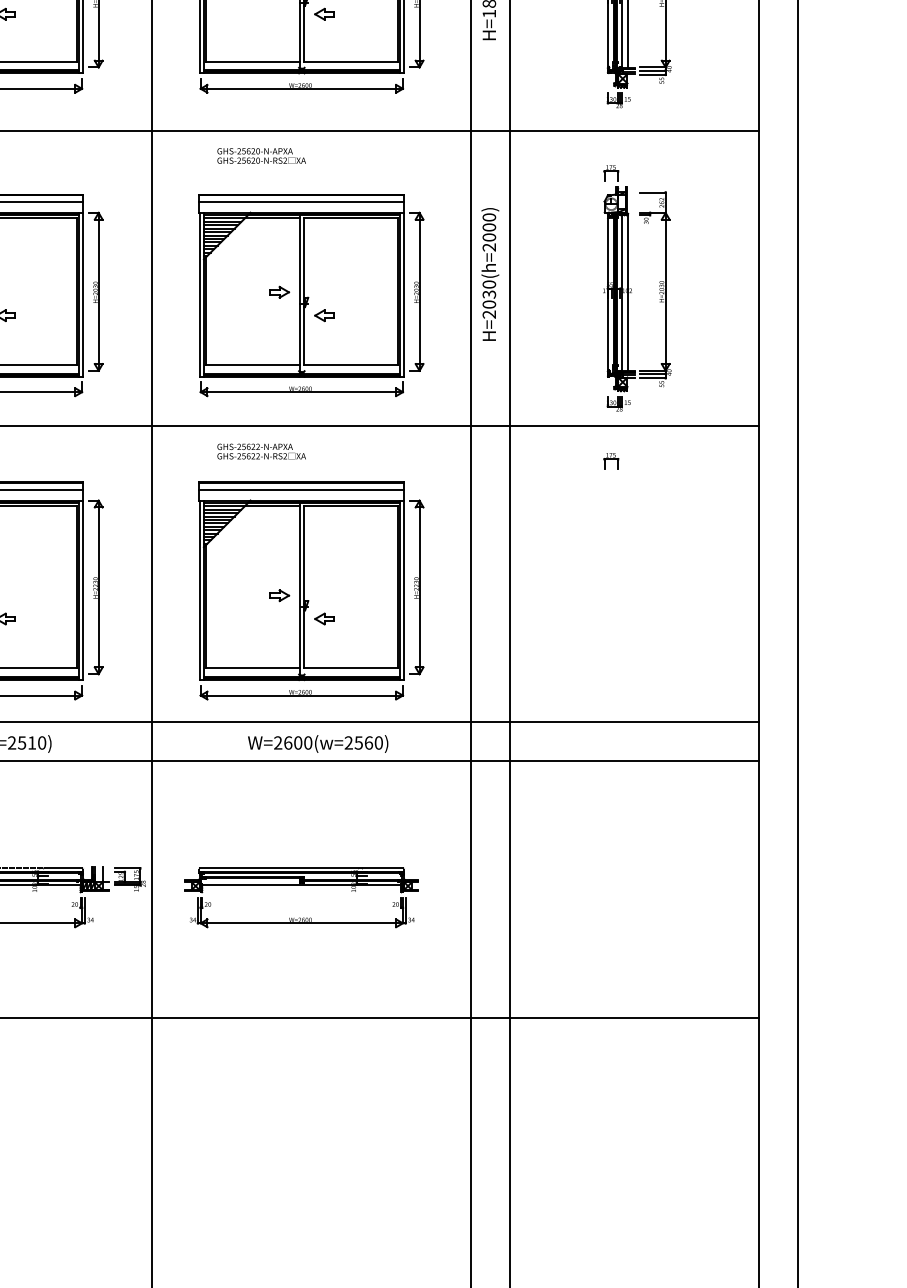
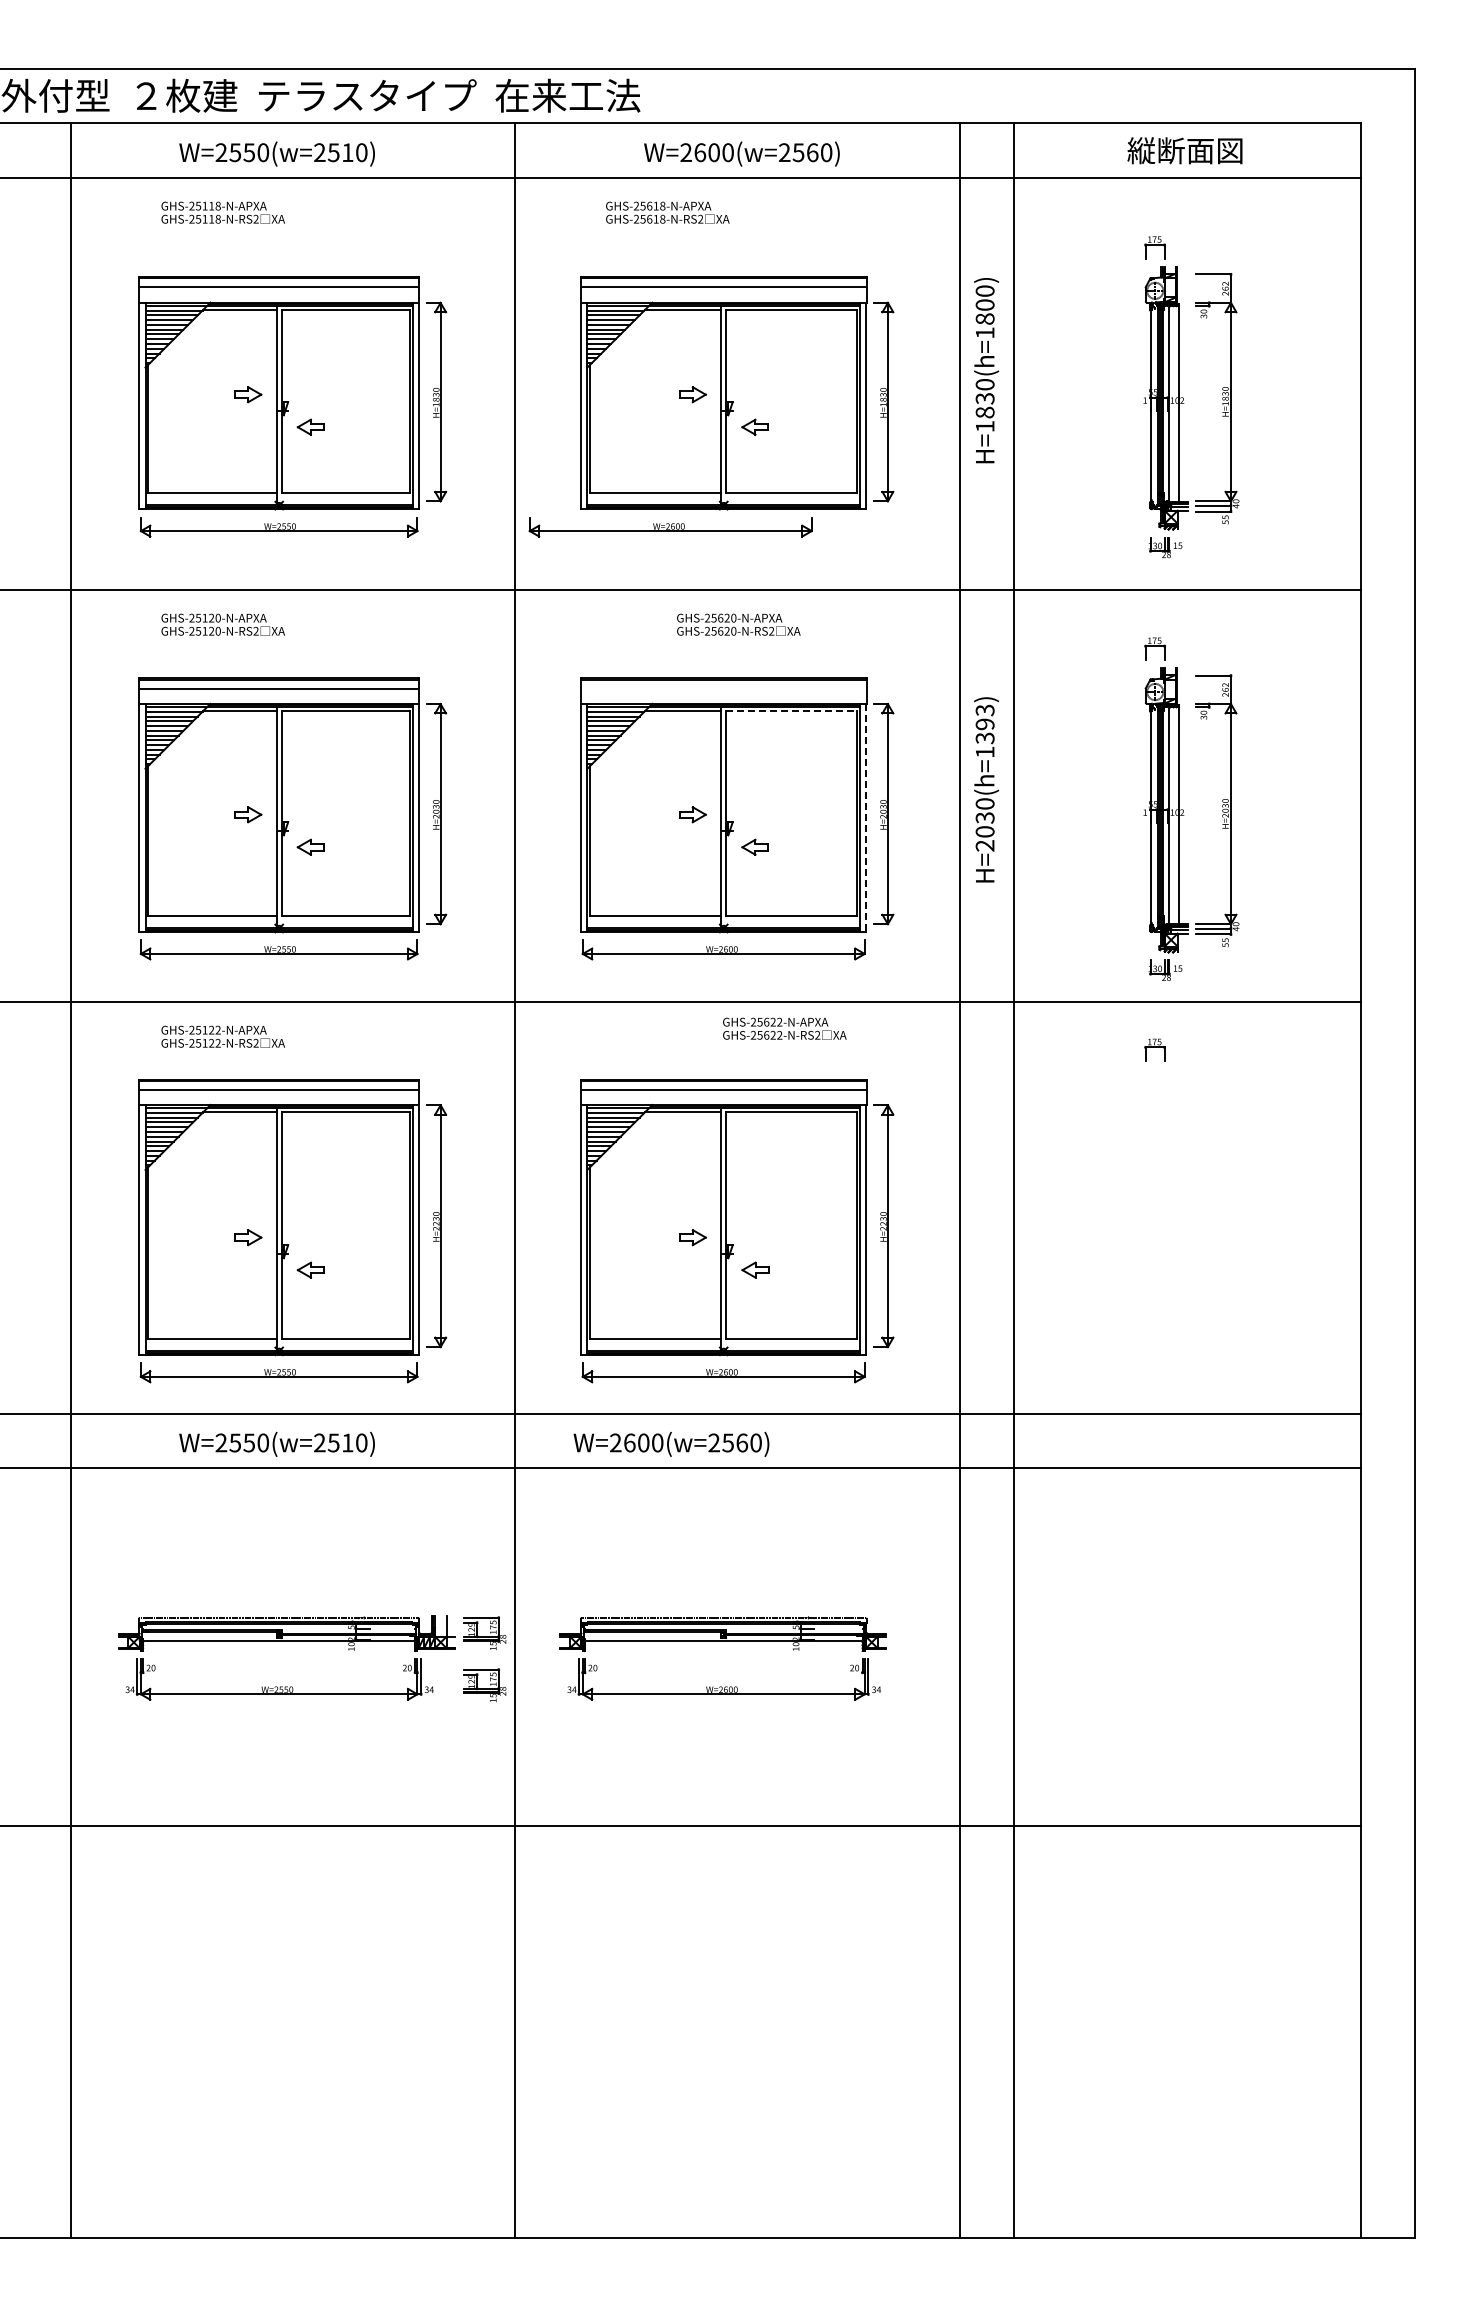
part: (301, 86) -> (670, 527), moved
text: (261, 155) -> (738, 624), moved
line: (301, 201) -> (723, 688), removed
line: (350, 218) -> (791, 711), solid -> dashed
text: (488, 232) -> (984, 731), H=2030(h=2000) -> H=2030(h=1393)
line: (404, 295) -> (866, 818), solid -> dashed
text: (261, 451) -> (784, 1028), moved
text: (318, 743) -> (671, 1443), moved
part: (130, 916) -> (484, 1685), added

